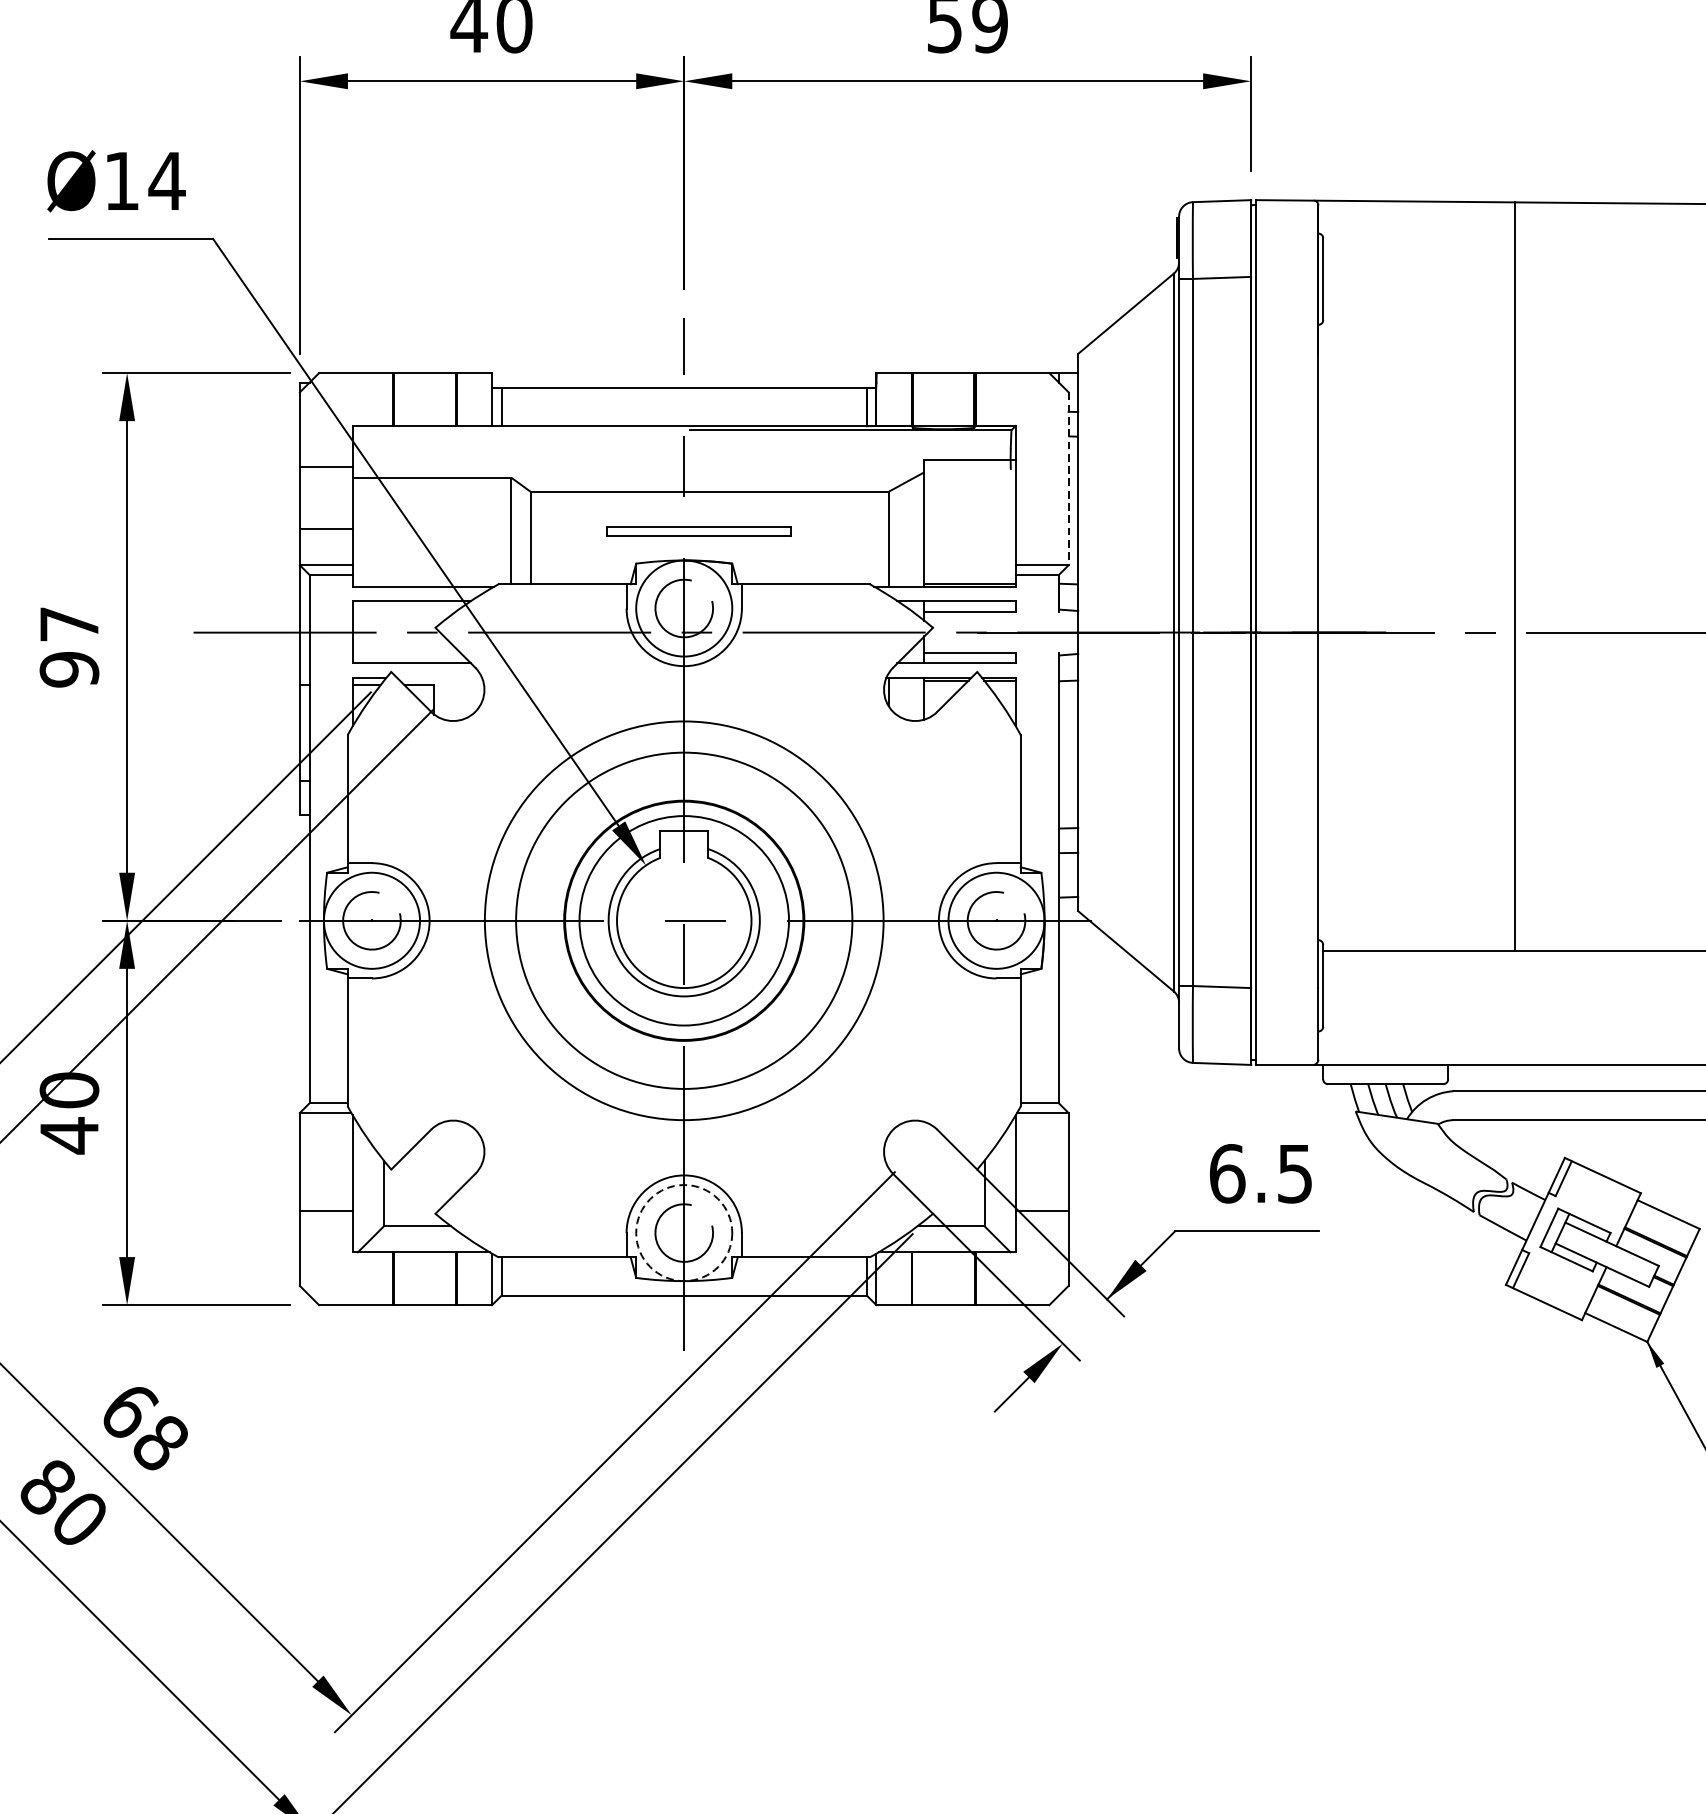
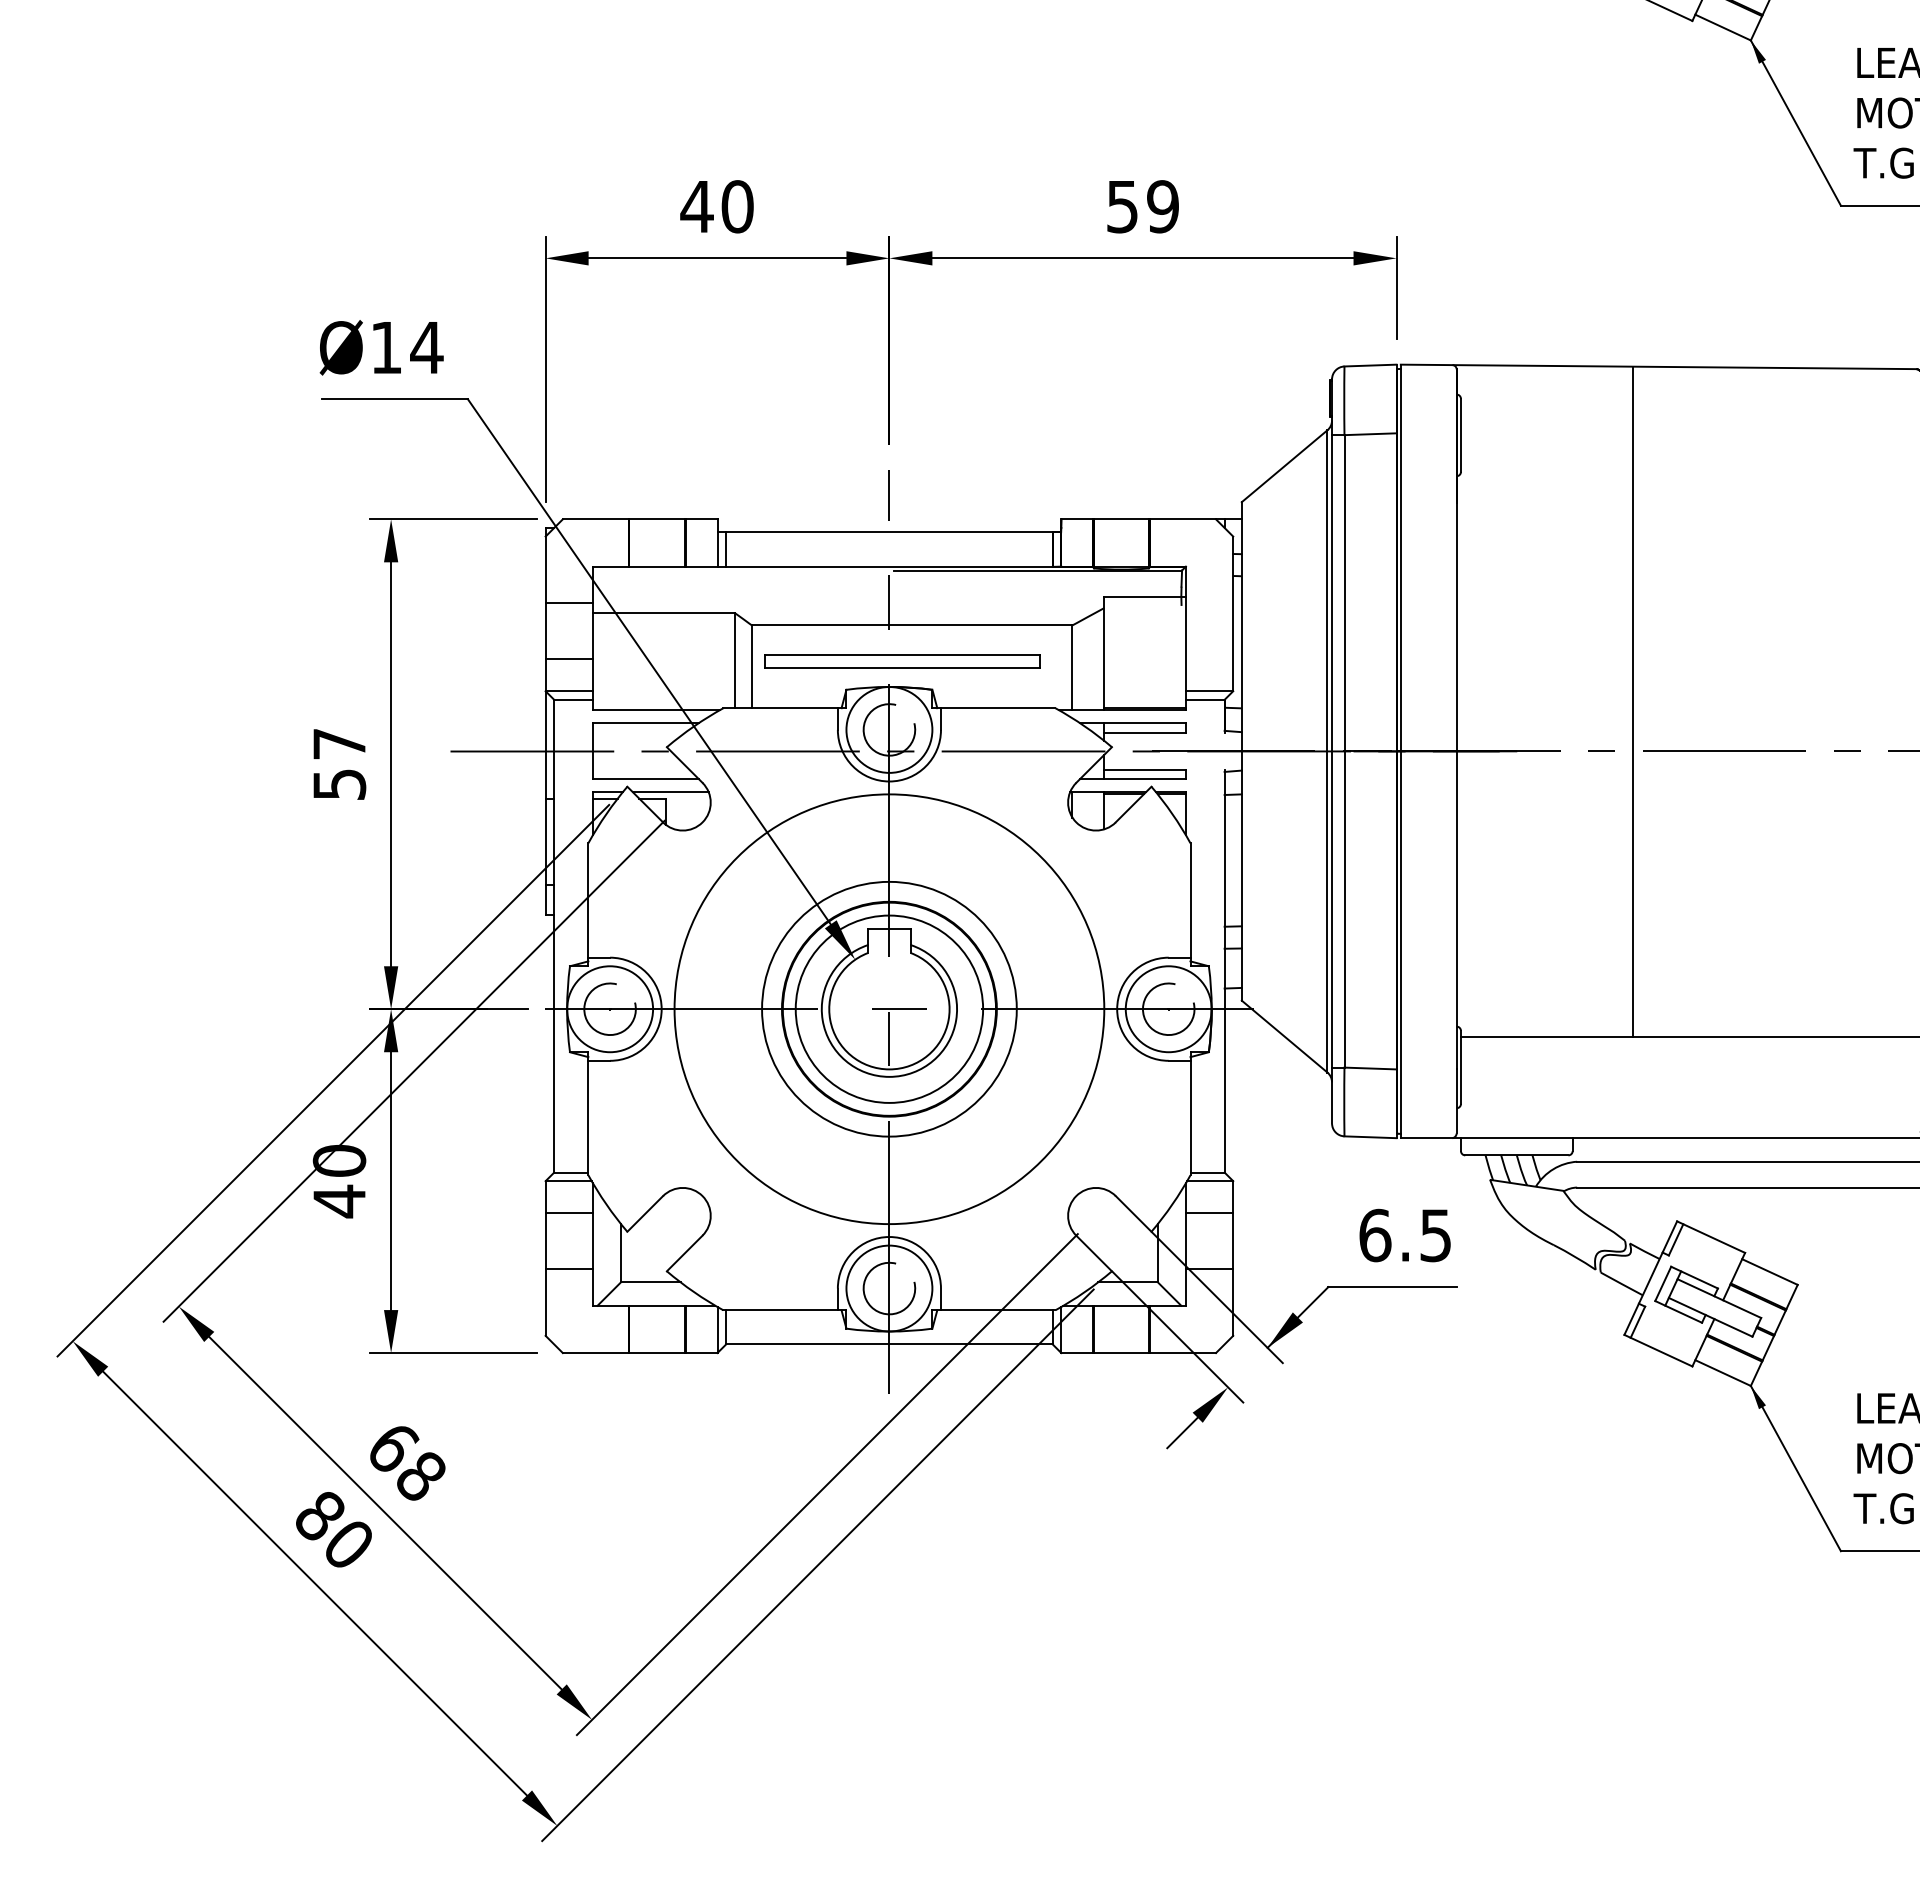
line: (1068, 479) -> (1233, 614), dashed -> solid
part: (698, 532) -> (902, 661), size x1.67
text: (69, 669) -> (339, 784), 97 -> 57
line: (439, 677) -> (670, 791), added
circle: (684, 919) -> (889, 1008), size x0.71
circle: (684, 921) -> (889, 1009), size x1.43
line: (325, 1149) -> (568, 1213), added
line: (1042, 1149) -> (1209, 1213), added
circle: (684, 1232) -> (889, 1288), dashed -> solid

